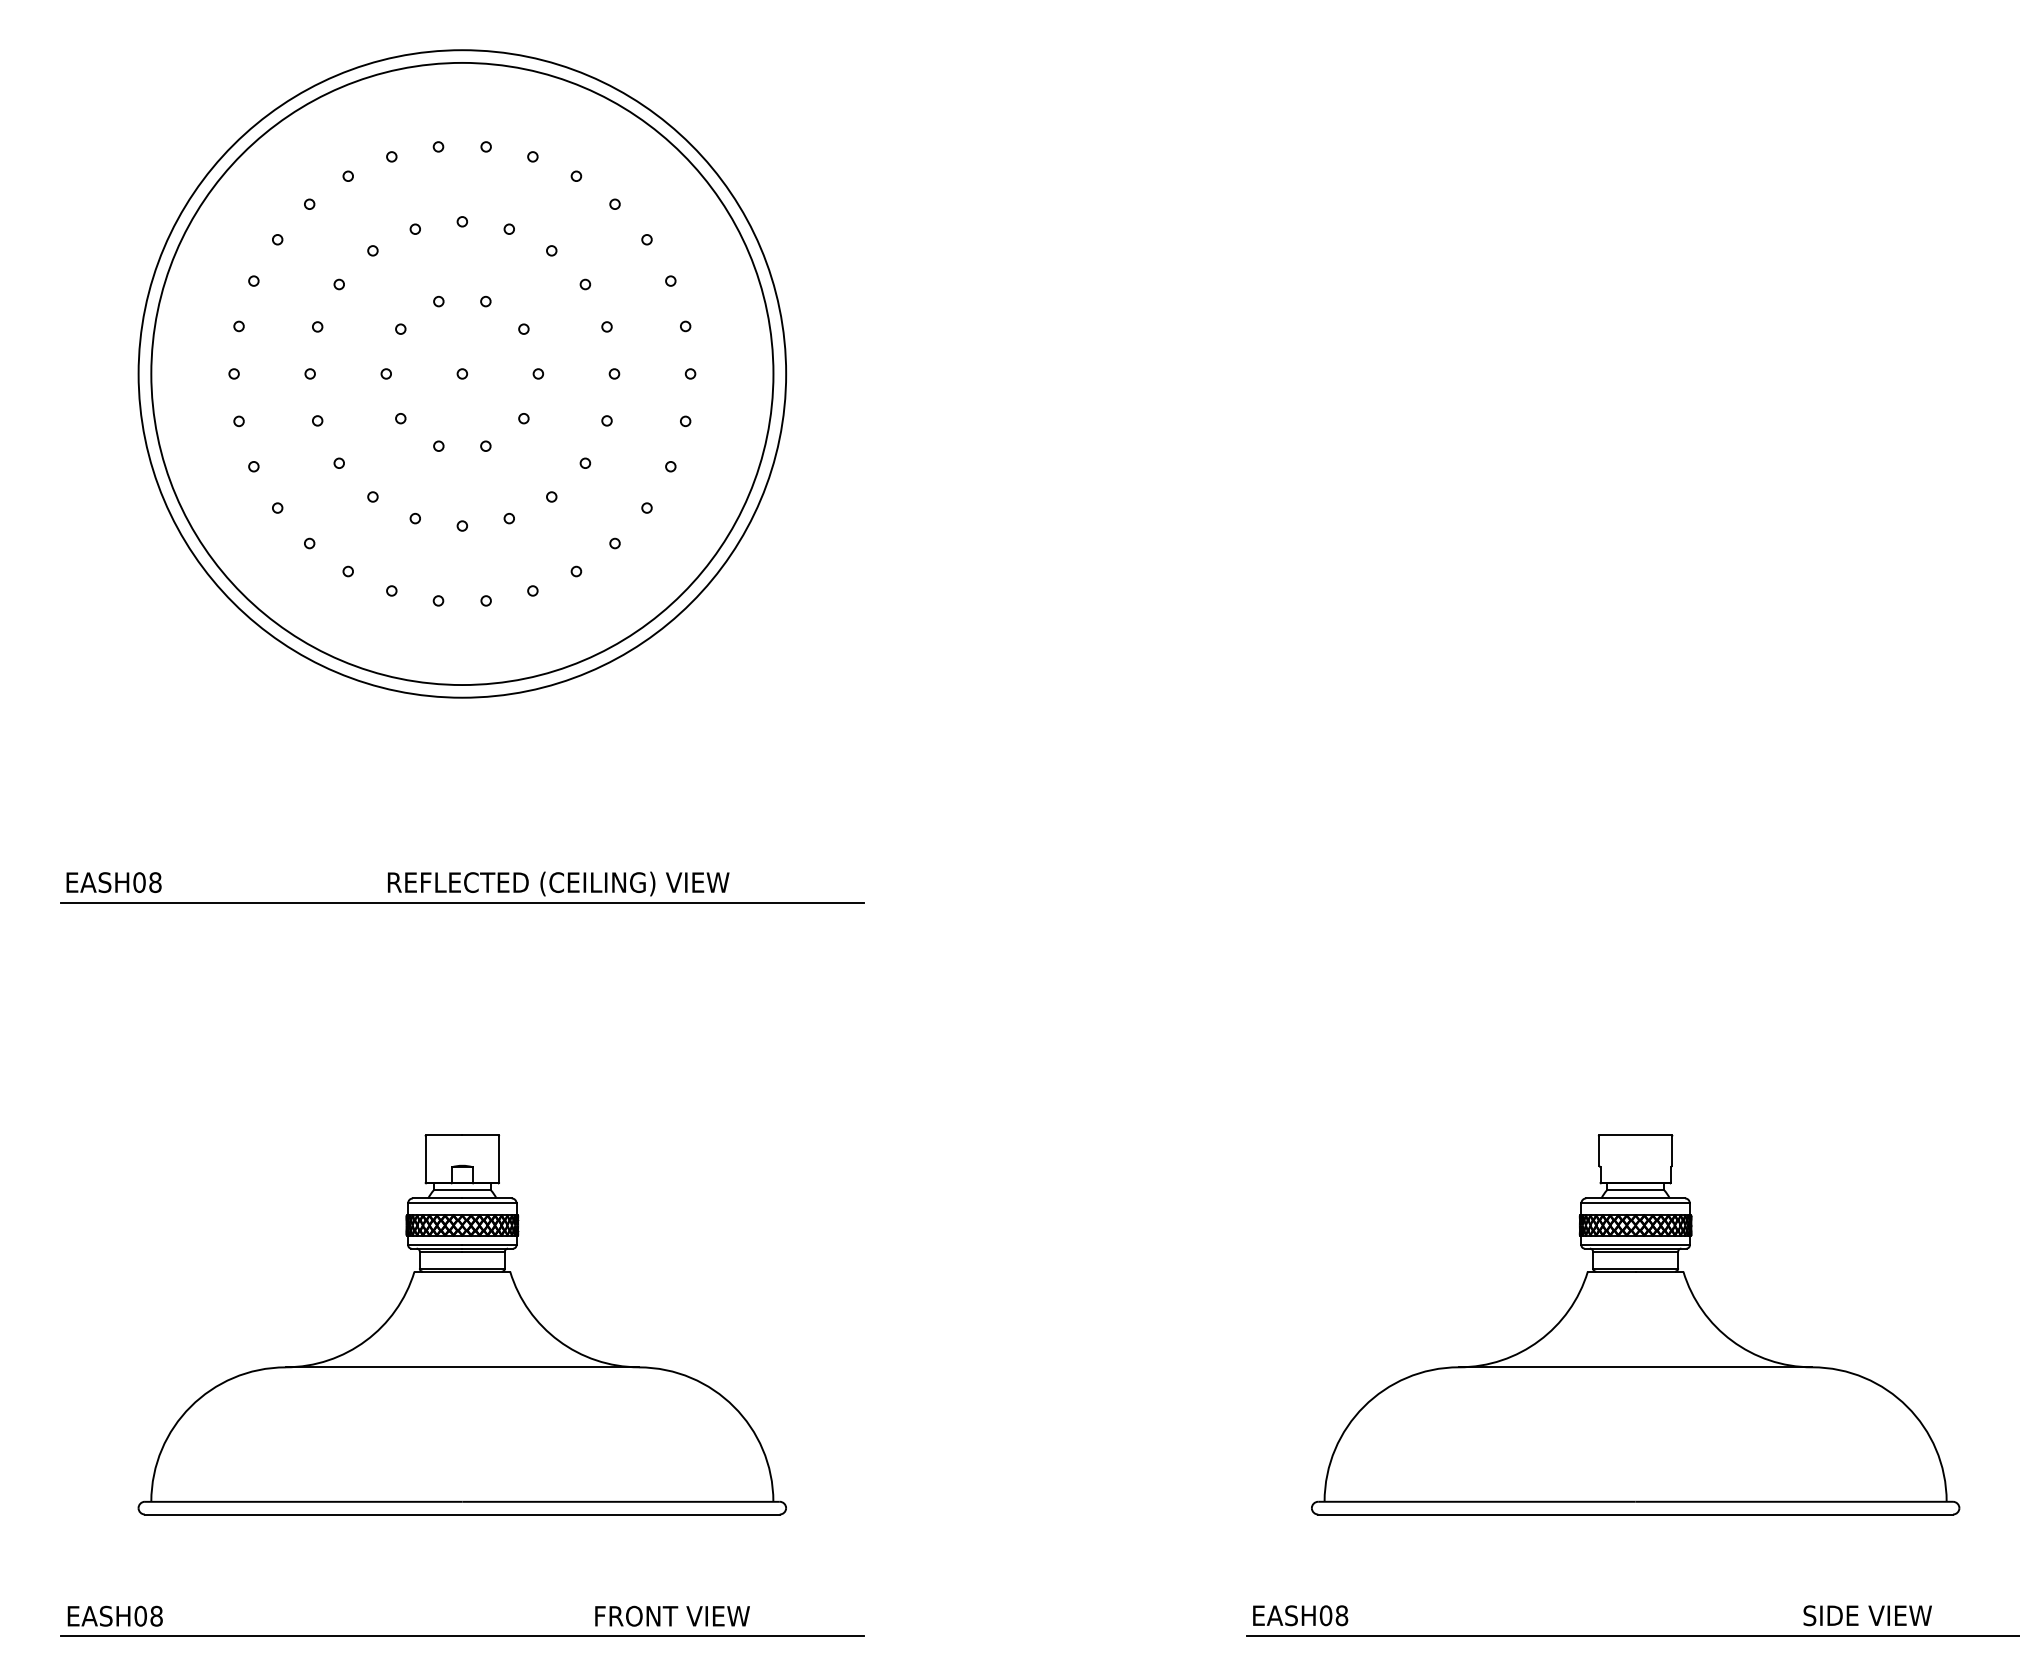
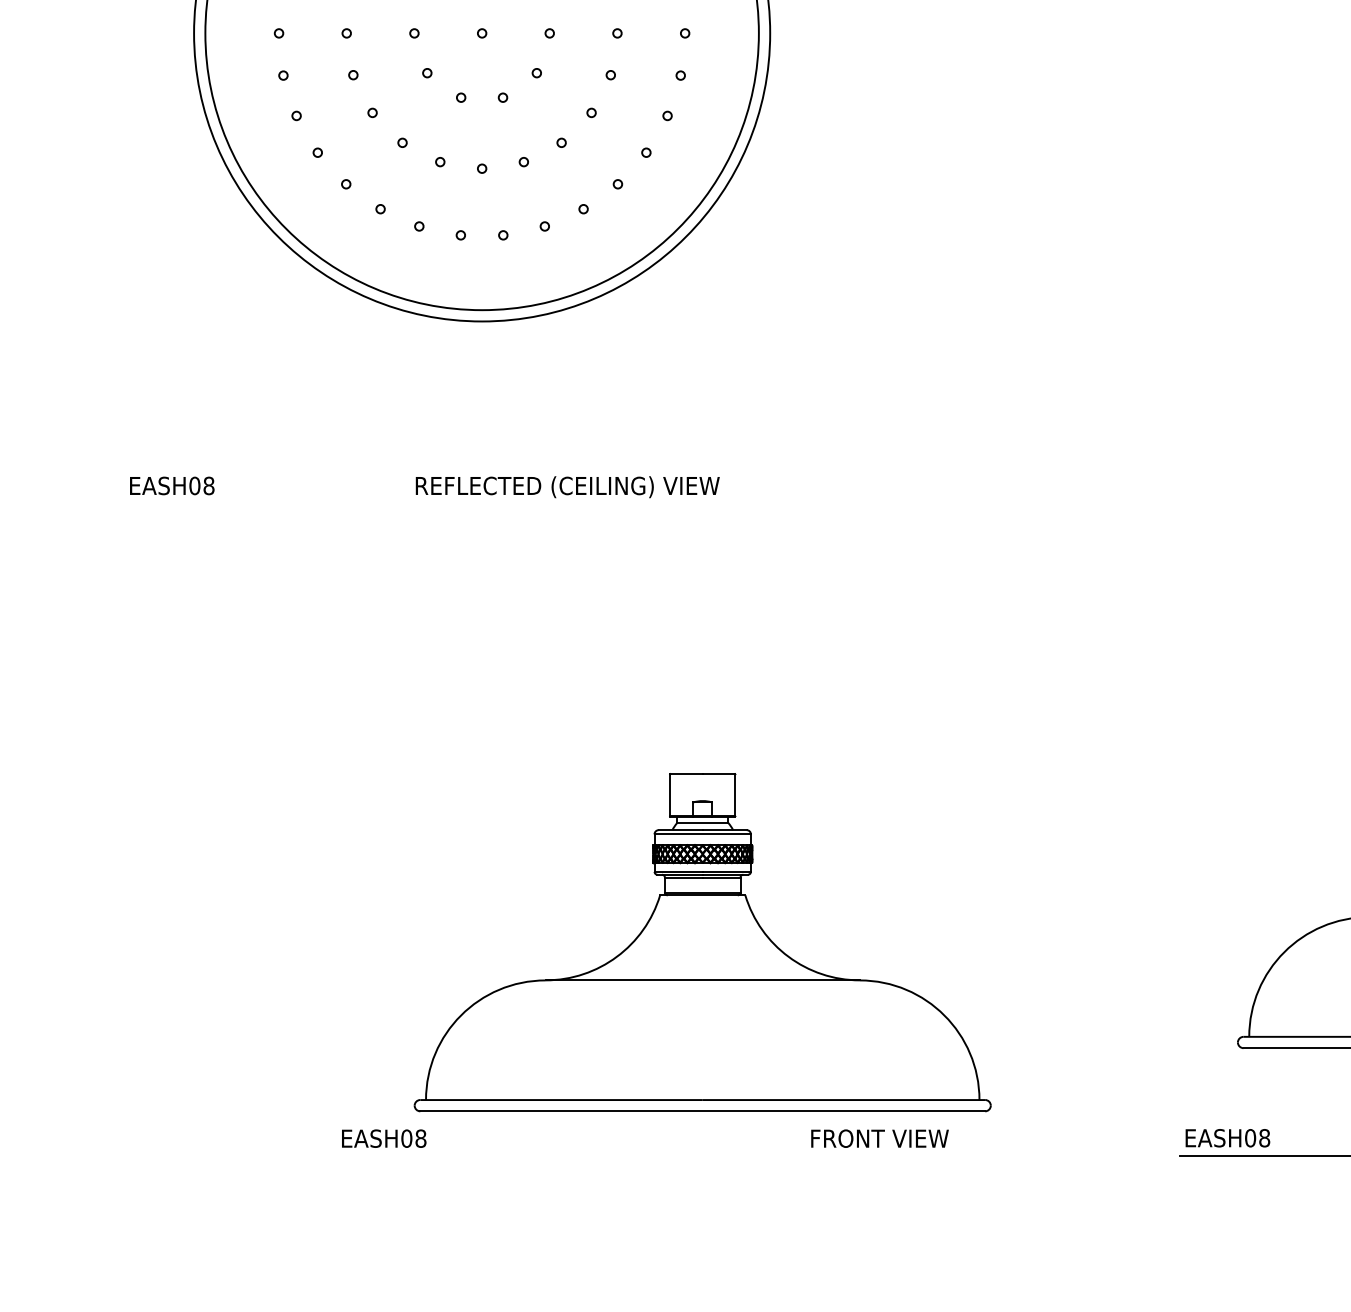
line: (462, 902) -> (482, 503), removed
part: (461, 1324) -> (701, 942), moved
text: (408, 1615) -> (645, 1138), moved
line: (462, 1635) -> (482, 1155), removed

